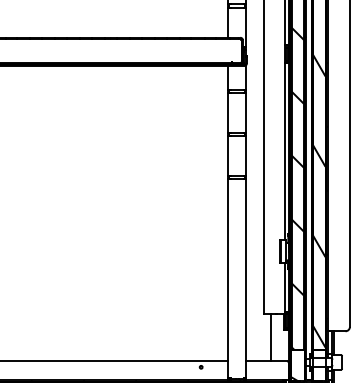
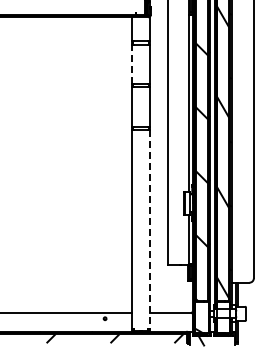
line: (228, 112) -> (132, 63), solid -> dashed
line: (246, 278) -> (150, 229), solid -> dashed
line: (271, 337) -> (175, 288), removed

